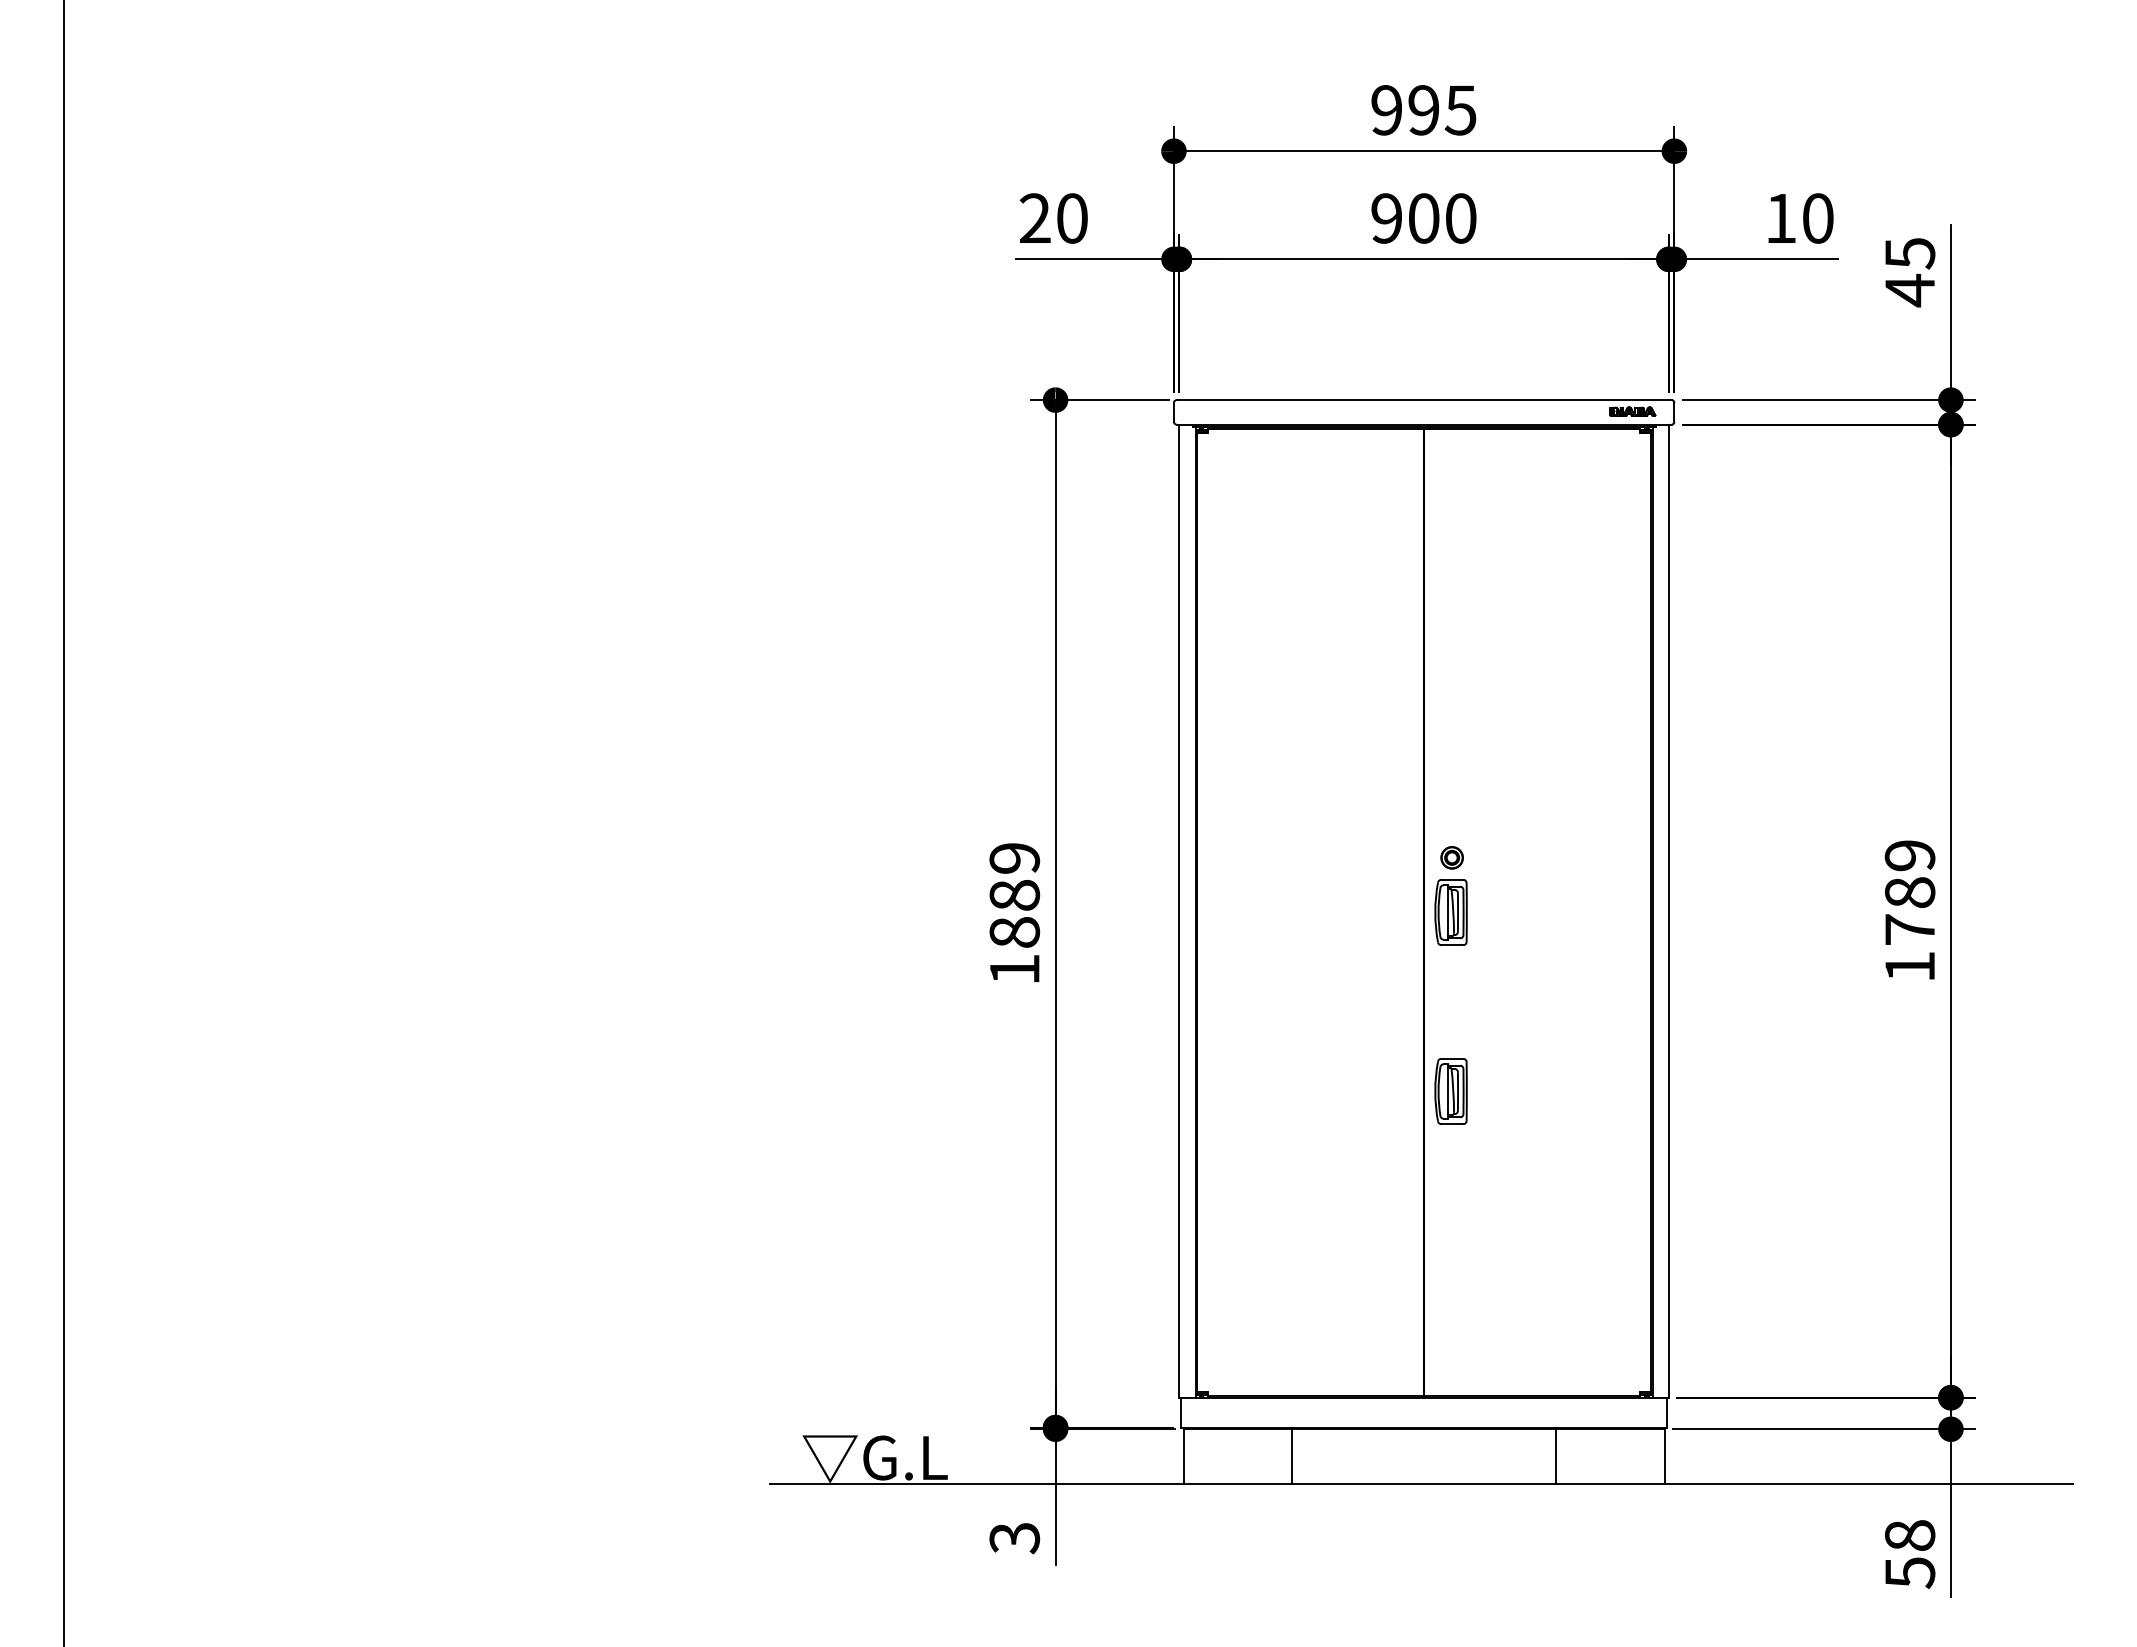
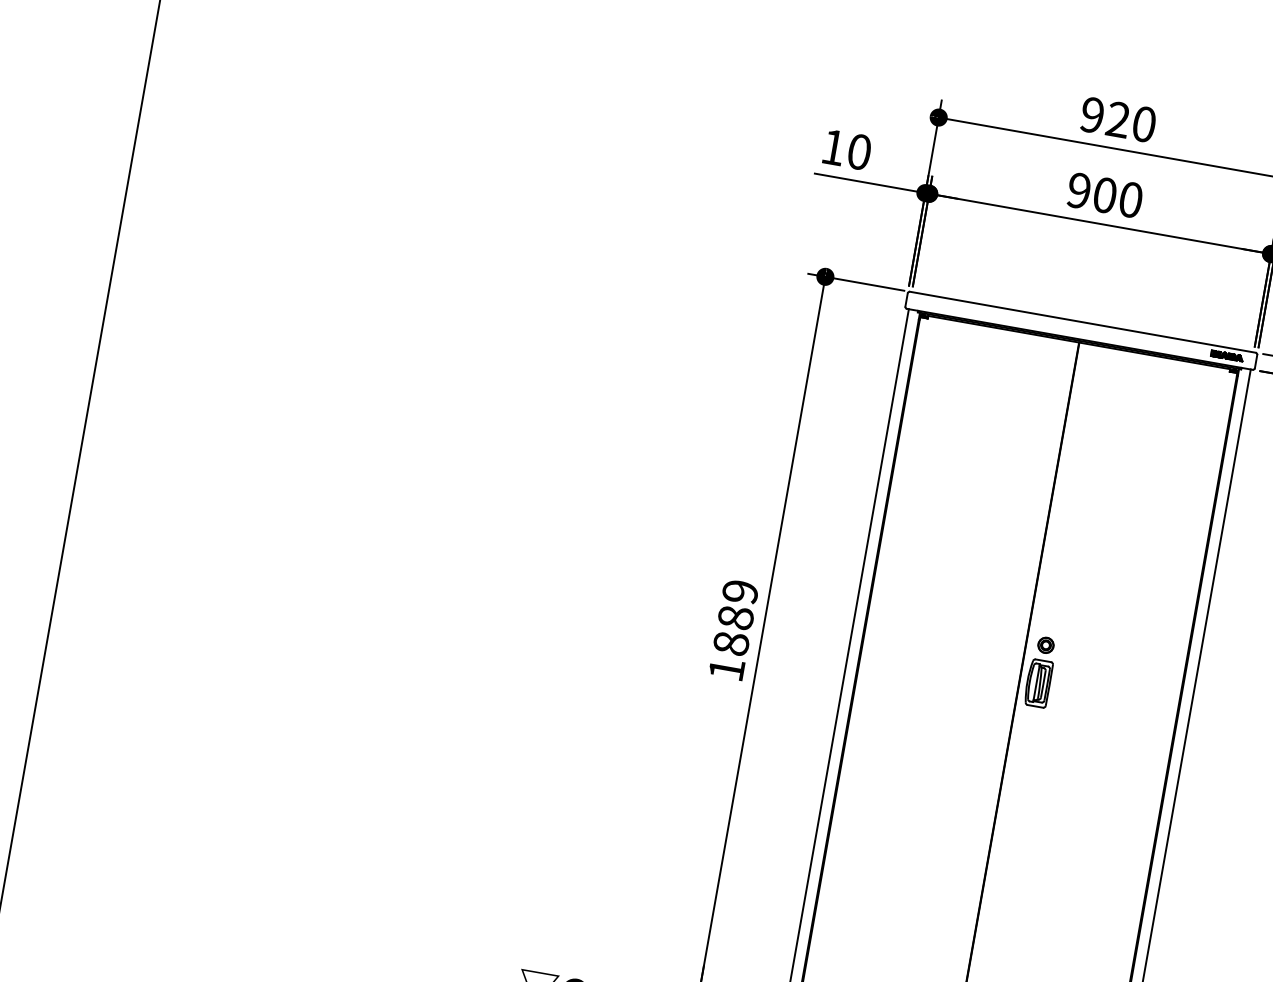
text: (1442, 110) -> (1131, 122), 995 -> 920
text: (1034, 217) -> (833, 146), 20 -> 10
part: (1450, 1091) -> (1016, 808), removed

